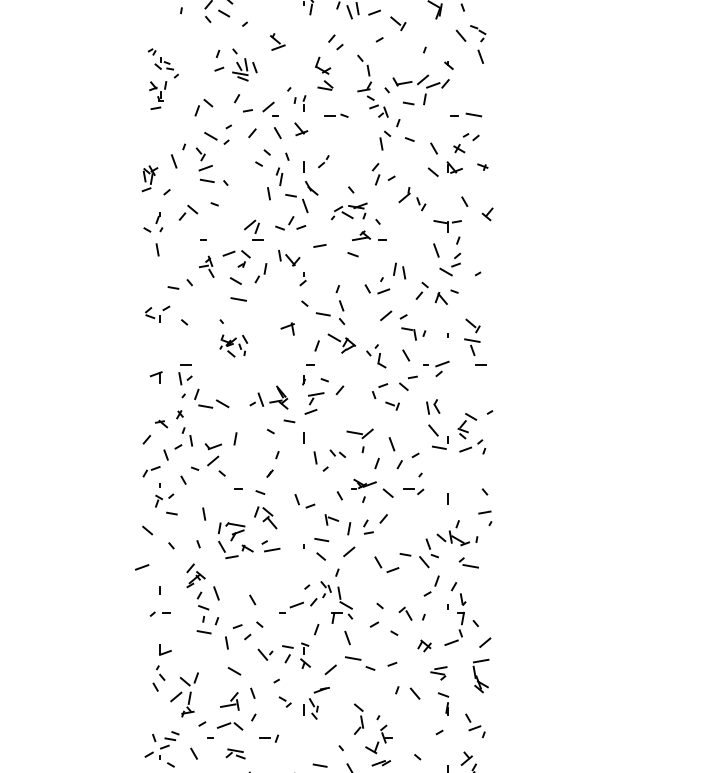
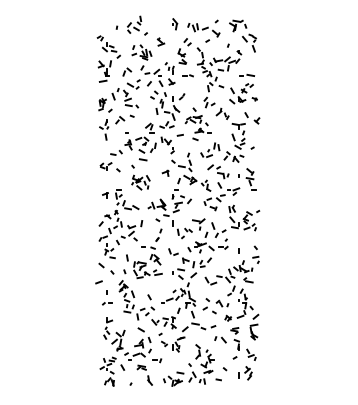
part: (162, 77) -> (108, 58), size x1.67
part: (232, 338) -> (140, 177), size x1.43

